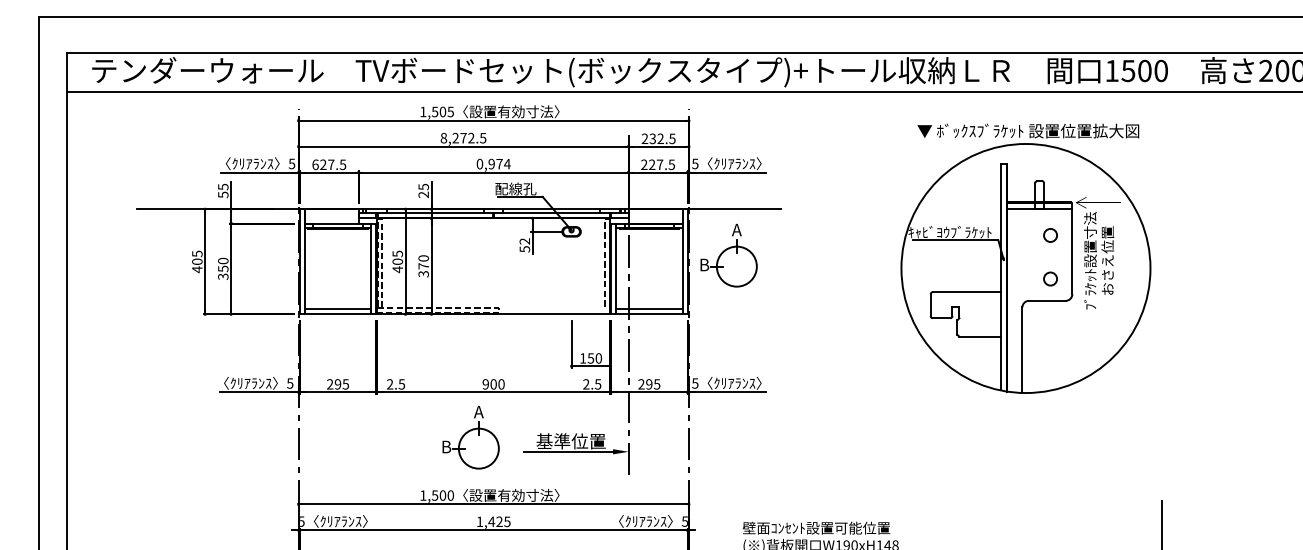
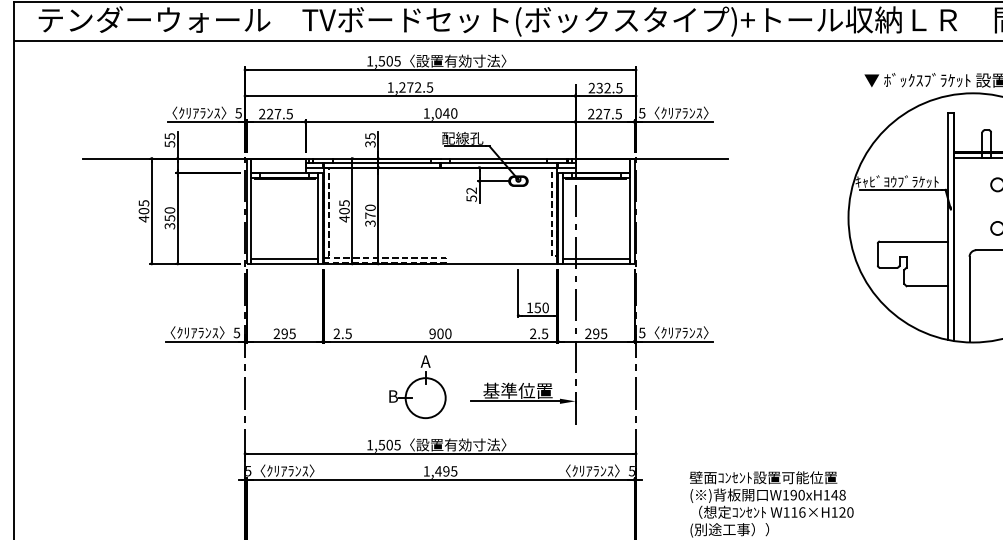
text: (443, 138) -> (390, 87), 8,272.5 -> 1,272.5
text: (493, 163) -> (440, 112), 0,974 -> 1,040
text: (315, 164) -> (262, 113), 627.5 -> 227.5
text: (423, 194) -> (370, 143), 25 -> 35
part: (728, 255) -> (675, 204), removed
text: (450, 495) -> (397, 445), 1,500 -> 1,505
text: (499, 522) -> (446, 472), 1,425 -> 1,495

